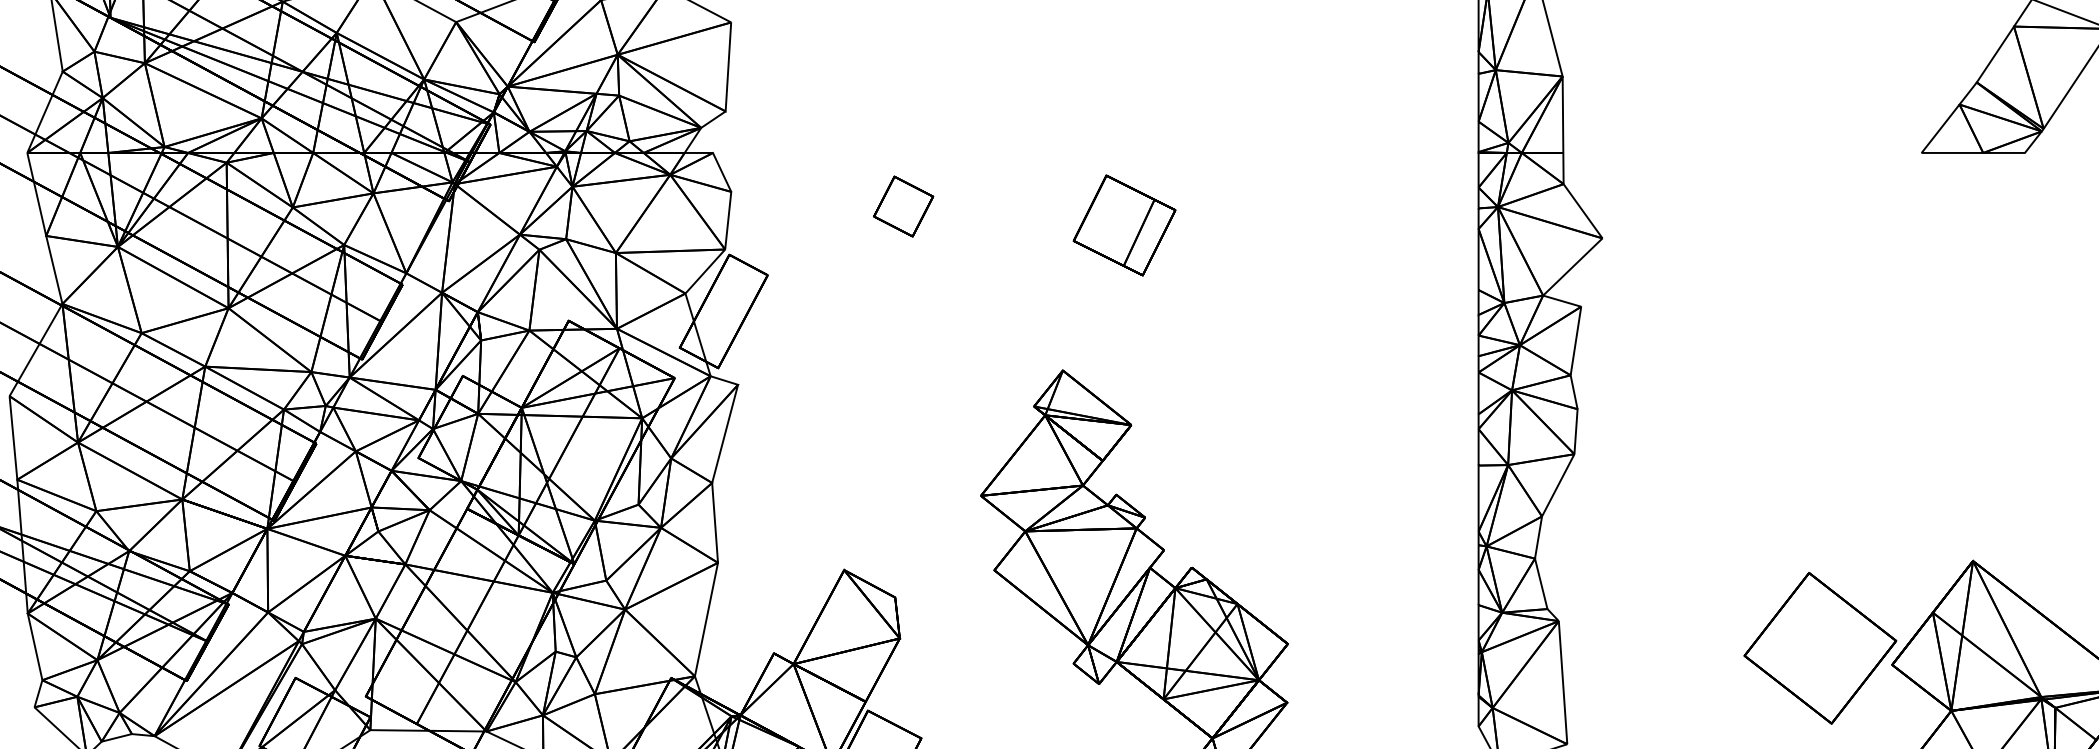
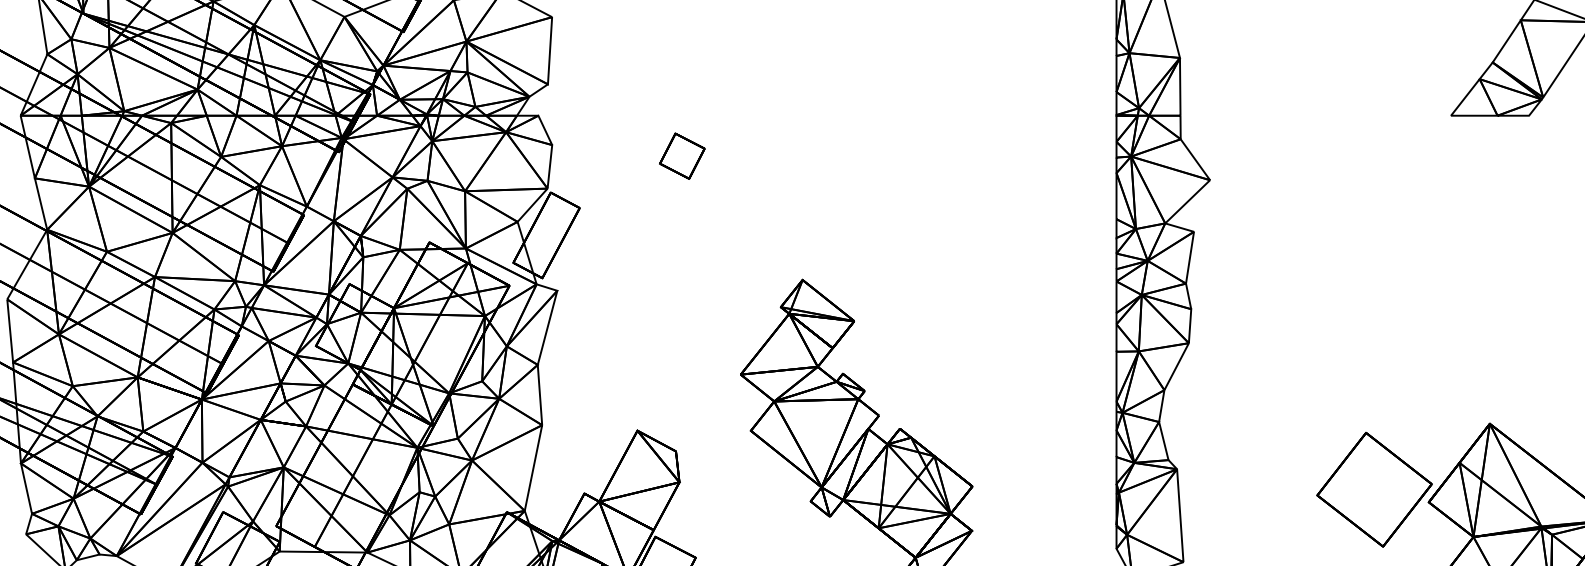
part: (1124, 225) -> (849, 170), removed

